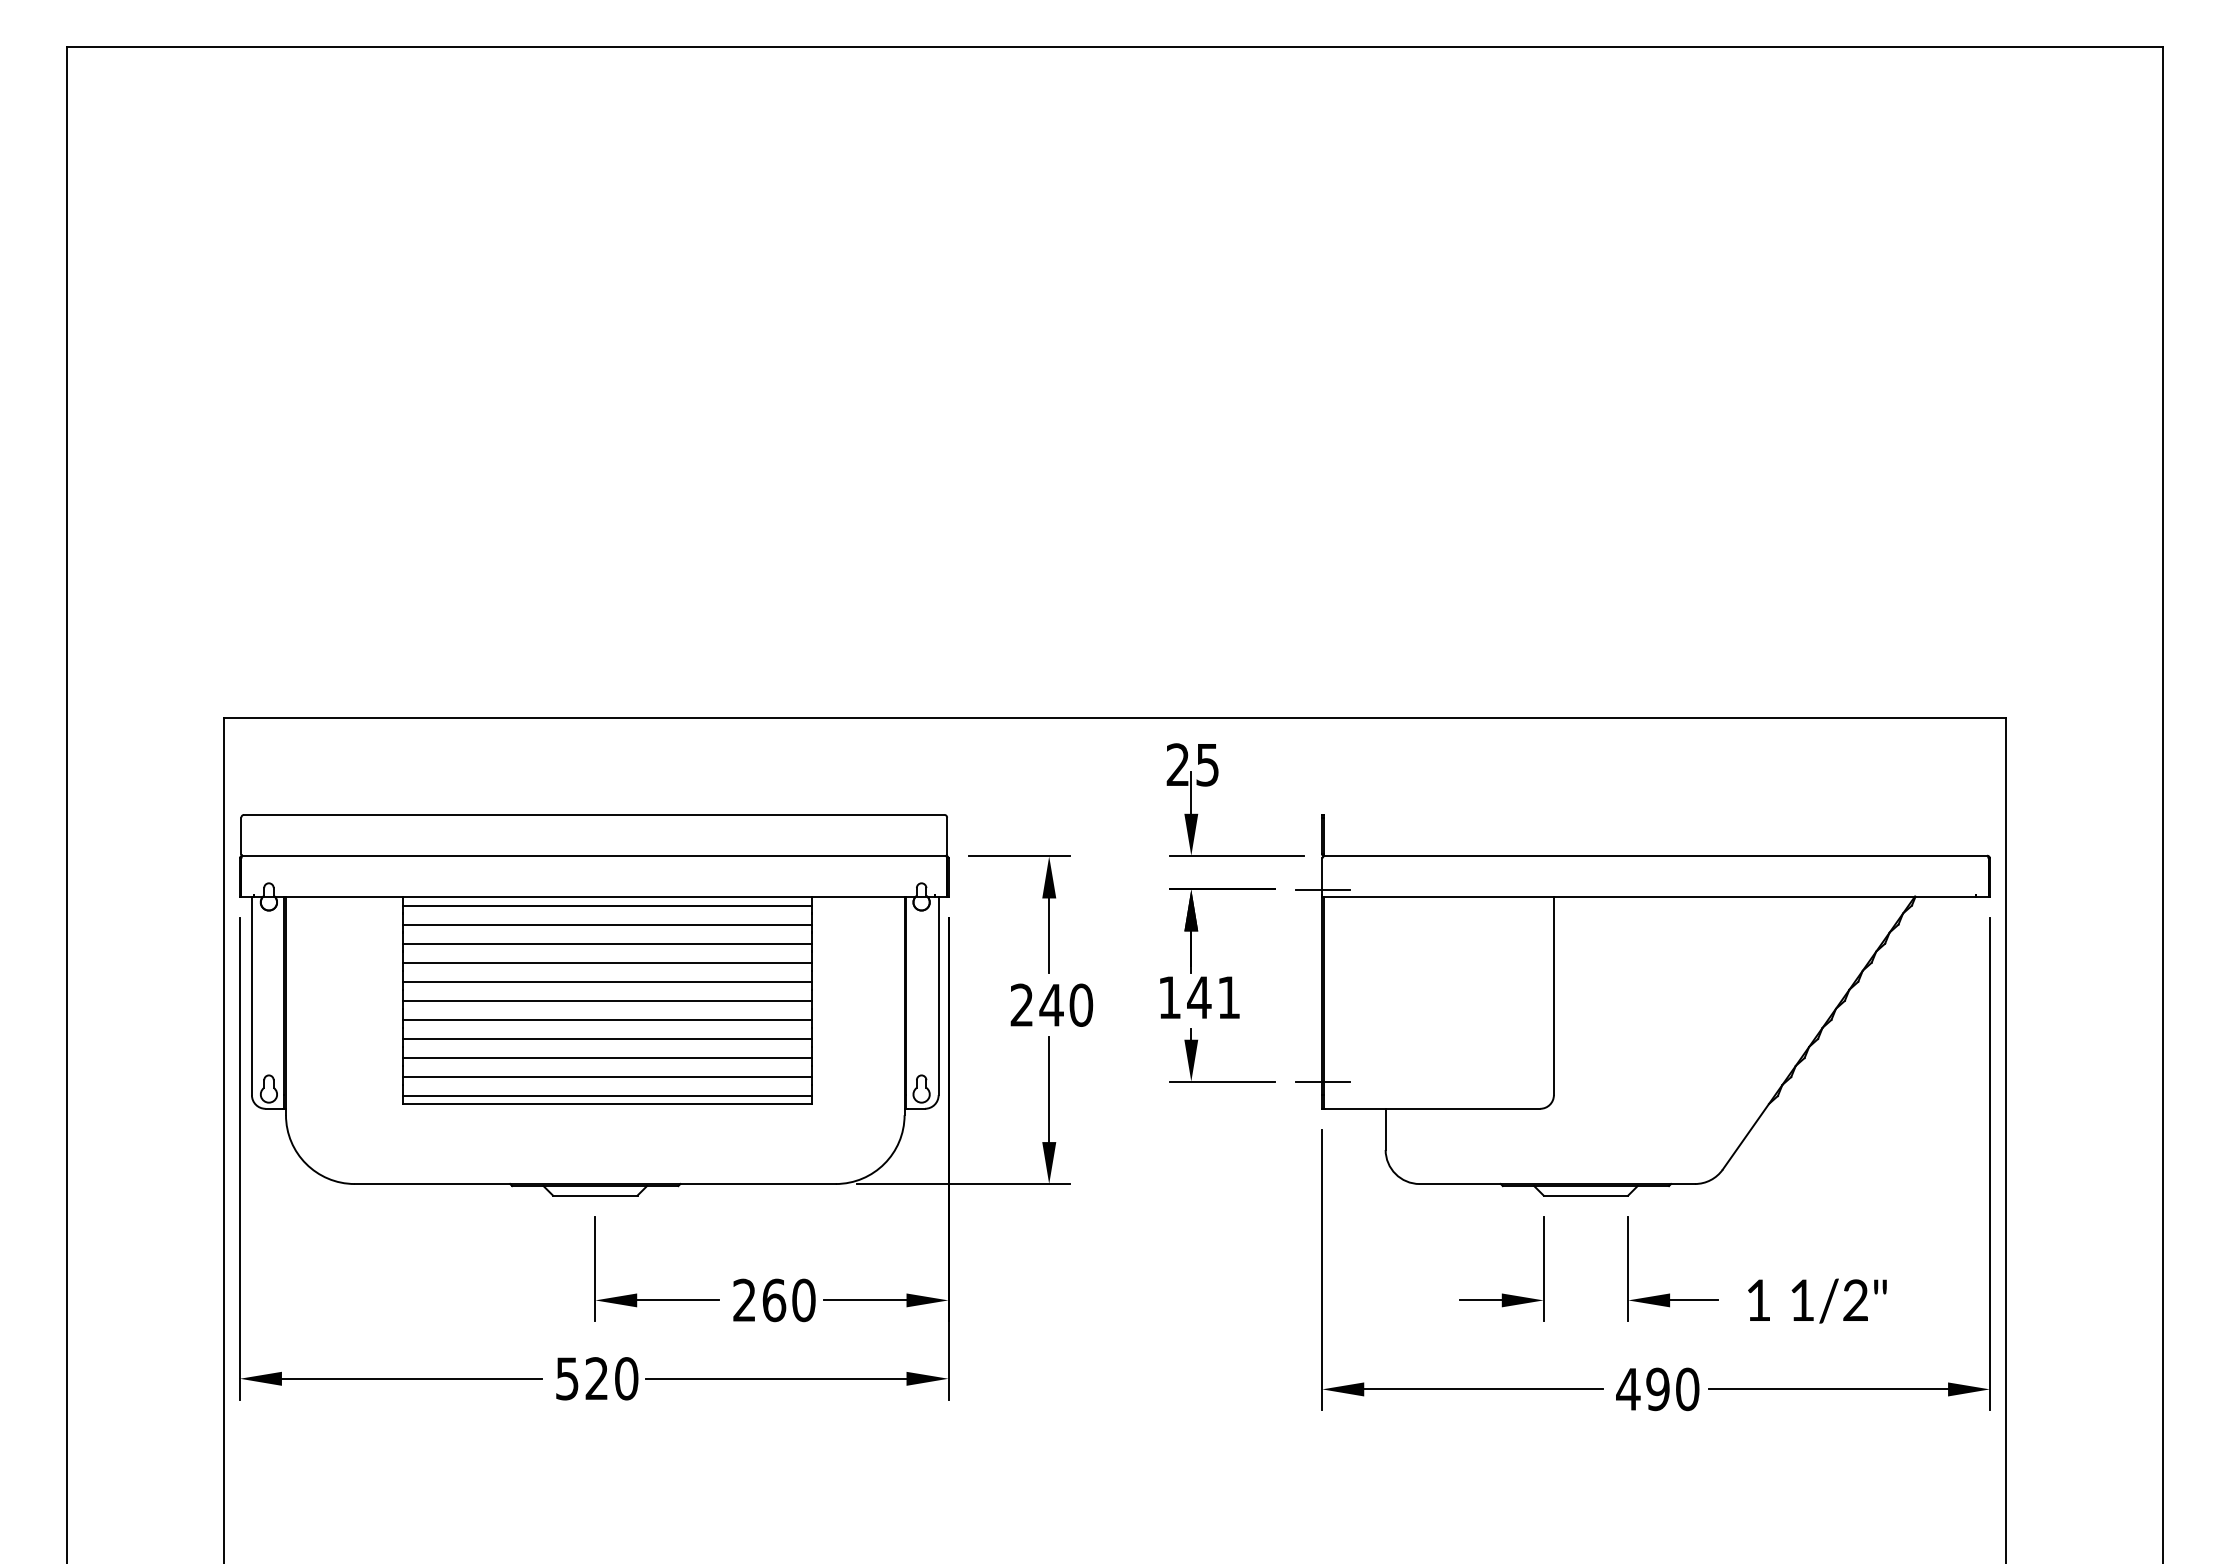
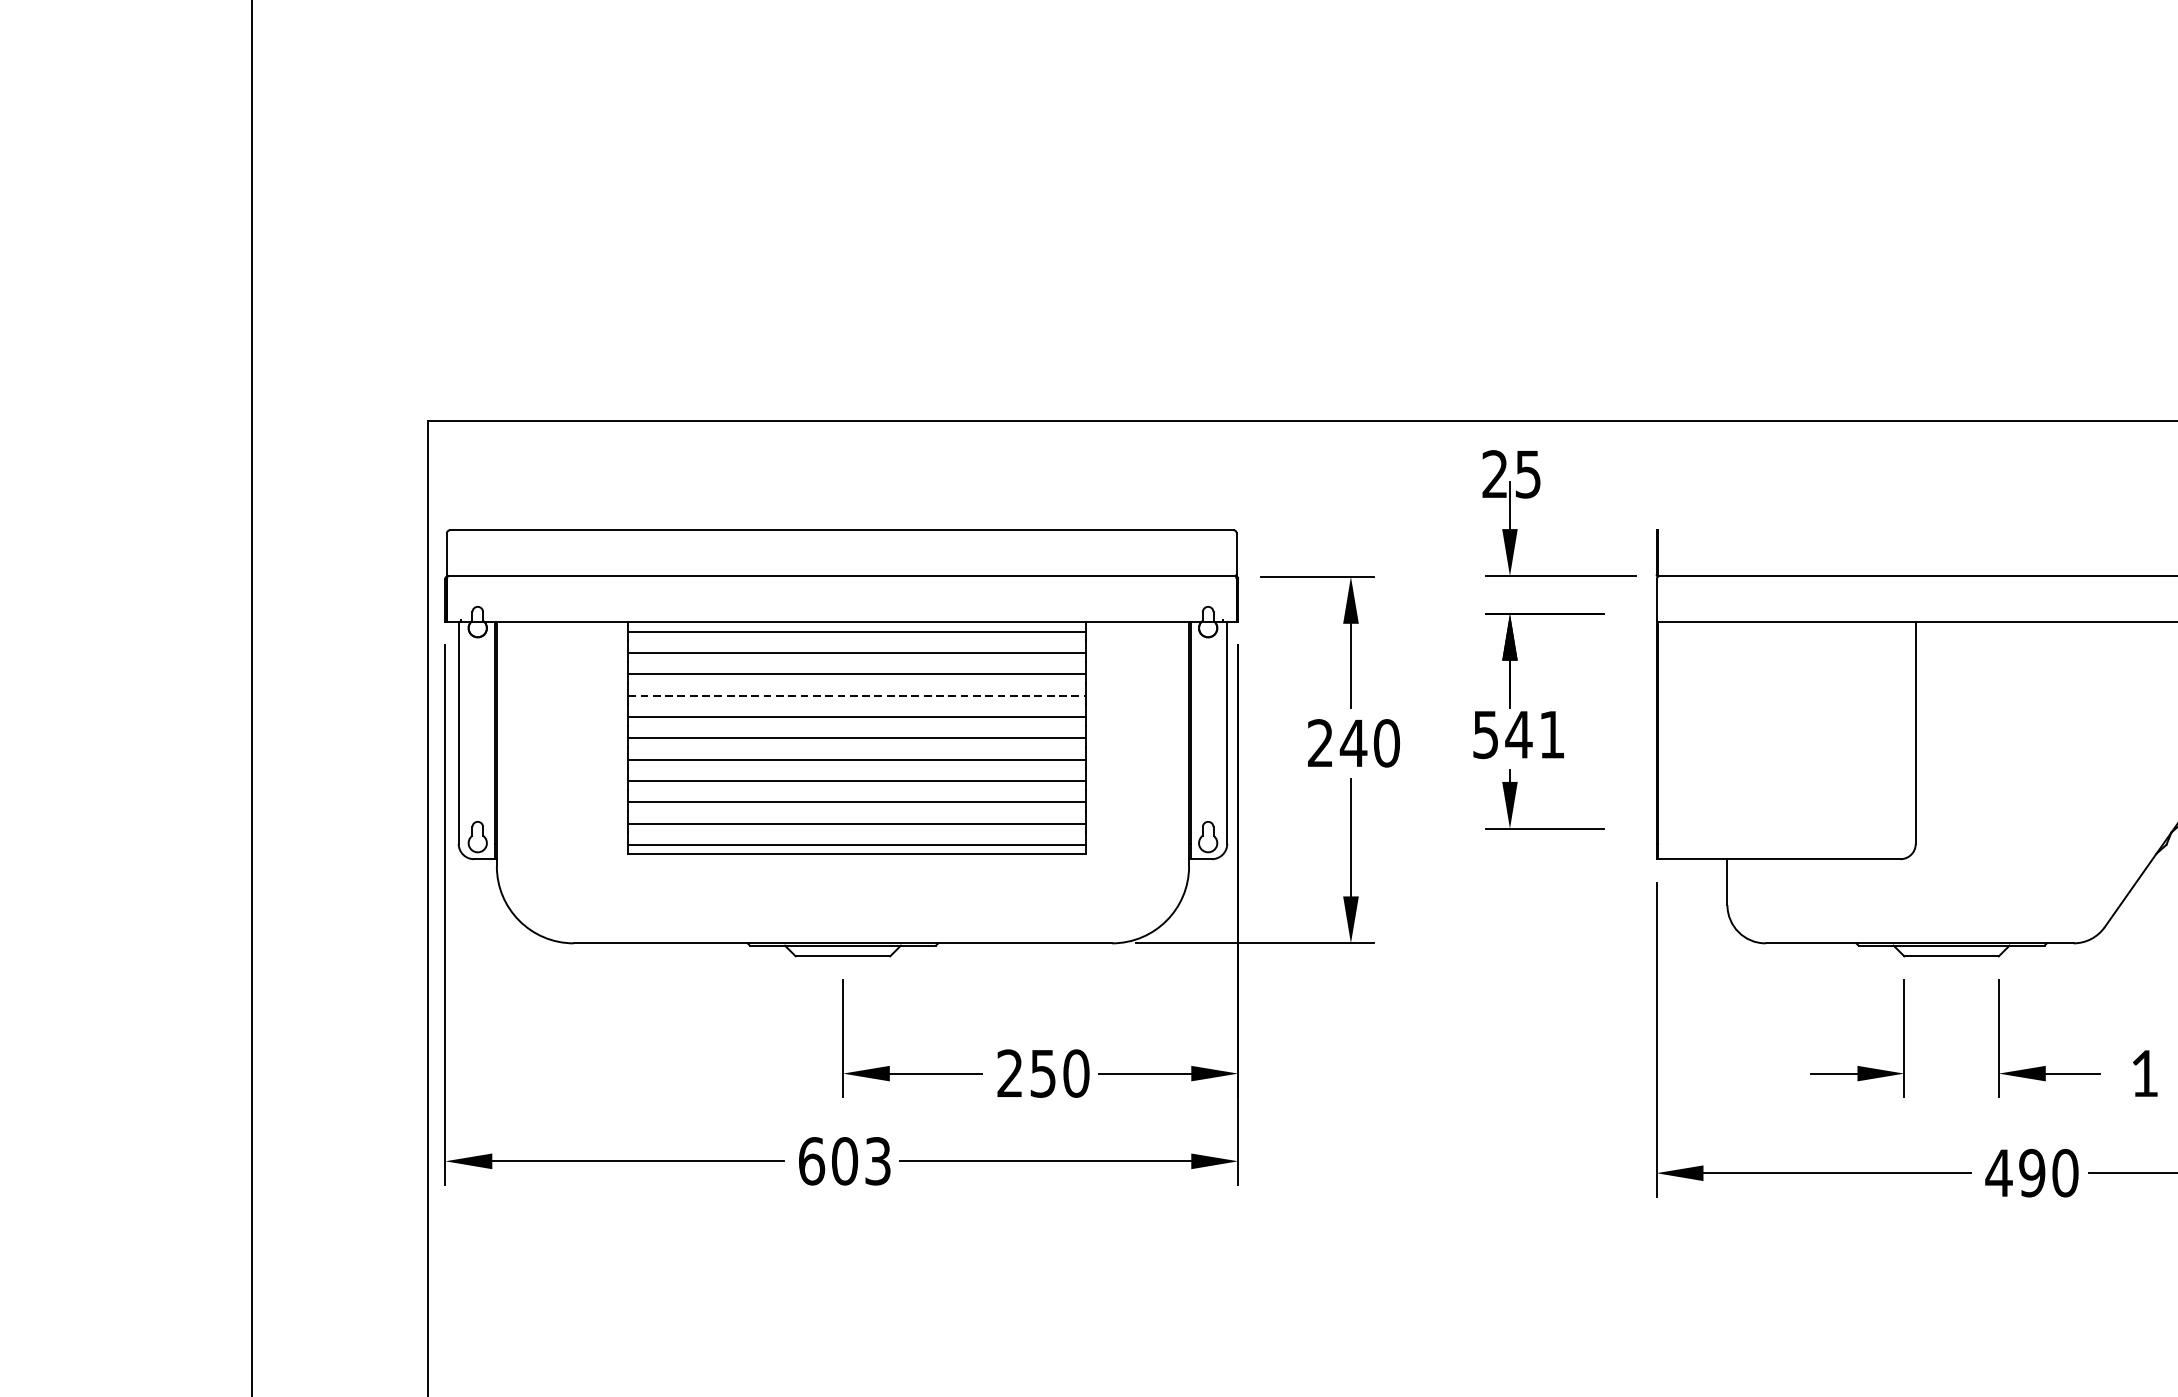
line: (1323, 889) -> (1657, 613), removed
line: (608, 962) -> (857, 695), solid -> dashed
text: (1169, 997) -> (1485, 734), 141 -> 541
line: (1323, 1081) -> (1657, 828), removed
text: (774, 1300) -> (1043, 1073), 260 -> 250
text: (597, 1378) -> (845, 1161), 520 -> 603

